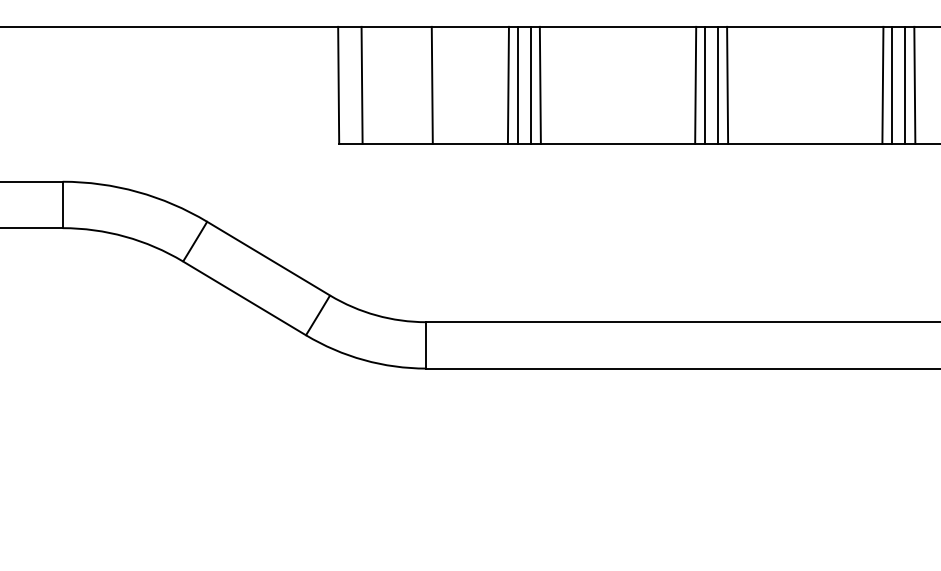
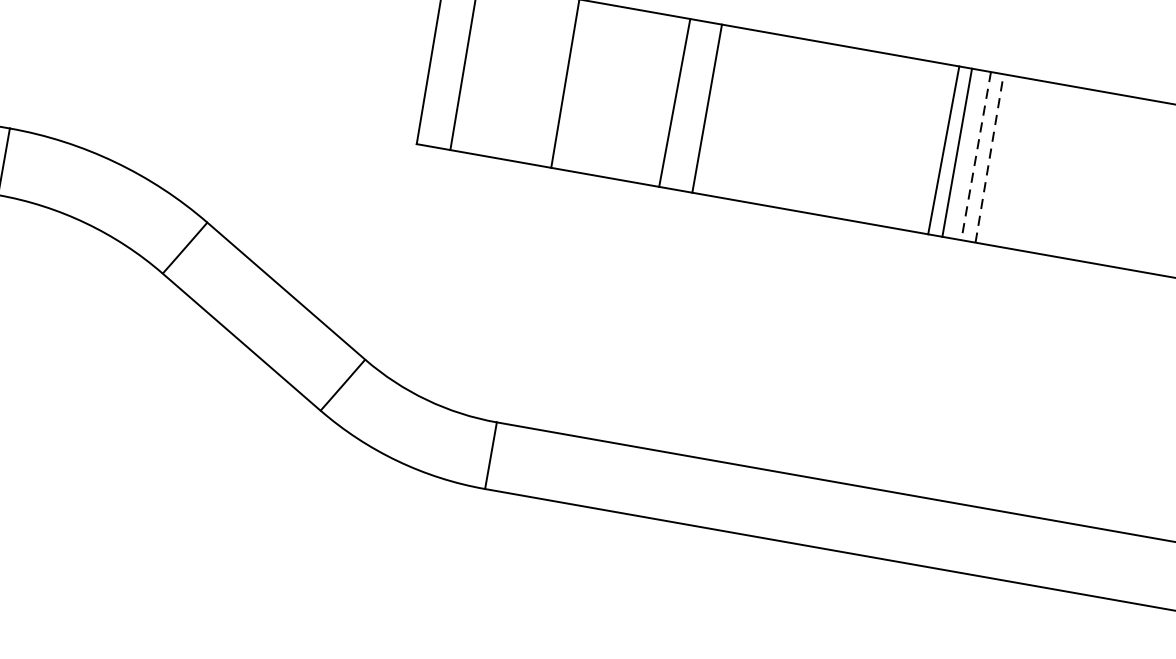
line: (517, 84) -> (687, 103), removed
line: (539, 84) -> (719, 109), removed
line: (718, 85) -> (976, 156), solid -> dashed
line: (727, 85) -> (989, 158), solid -> dashed

